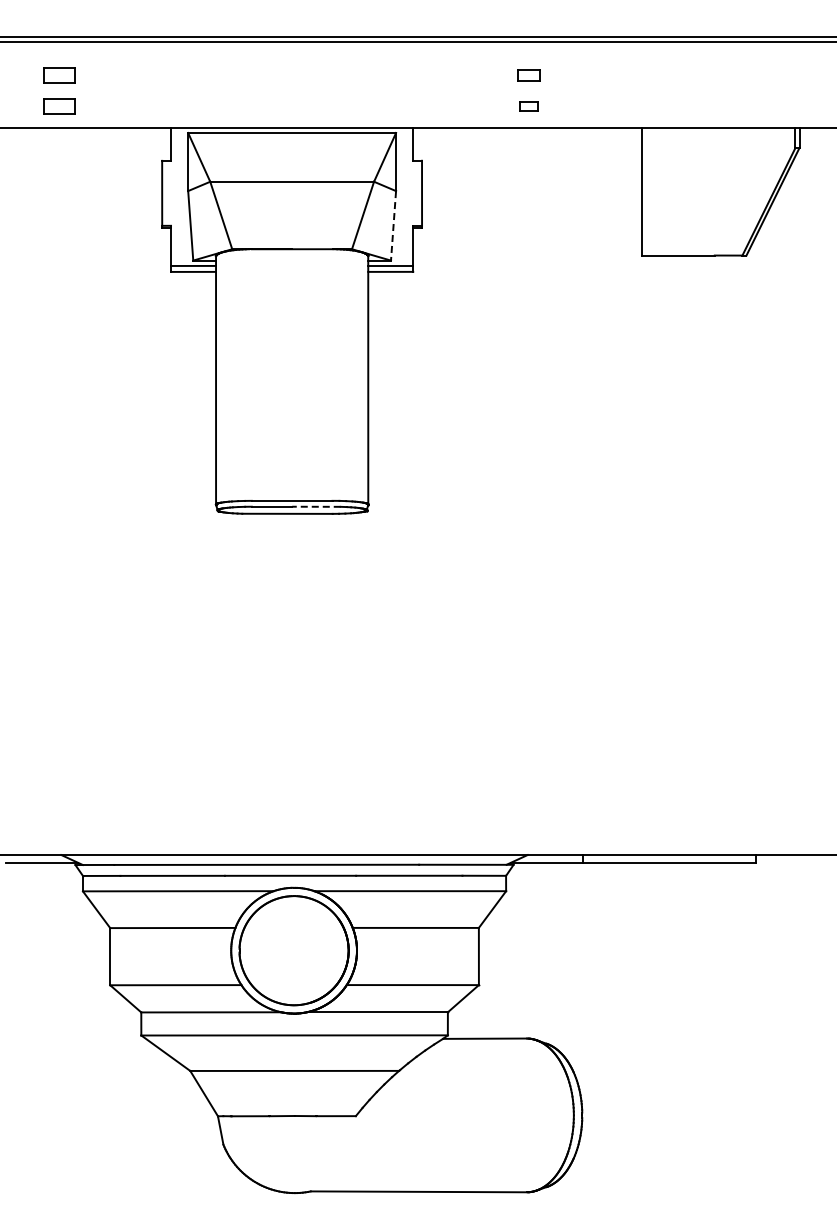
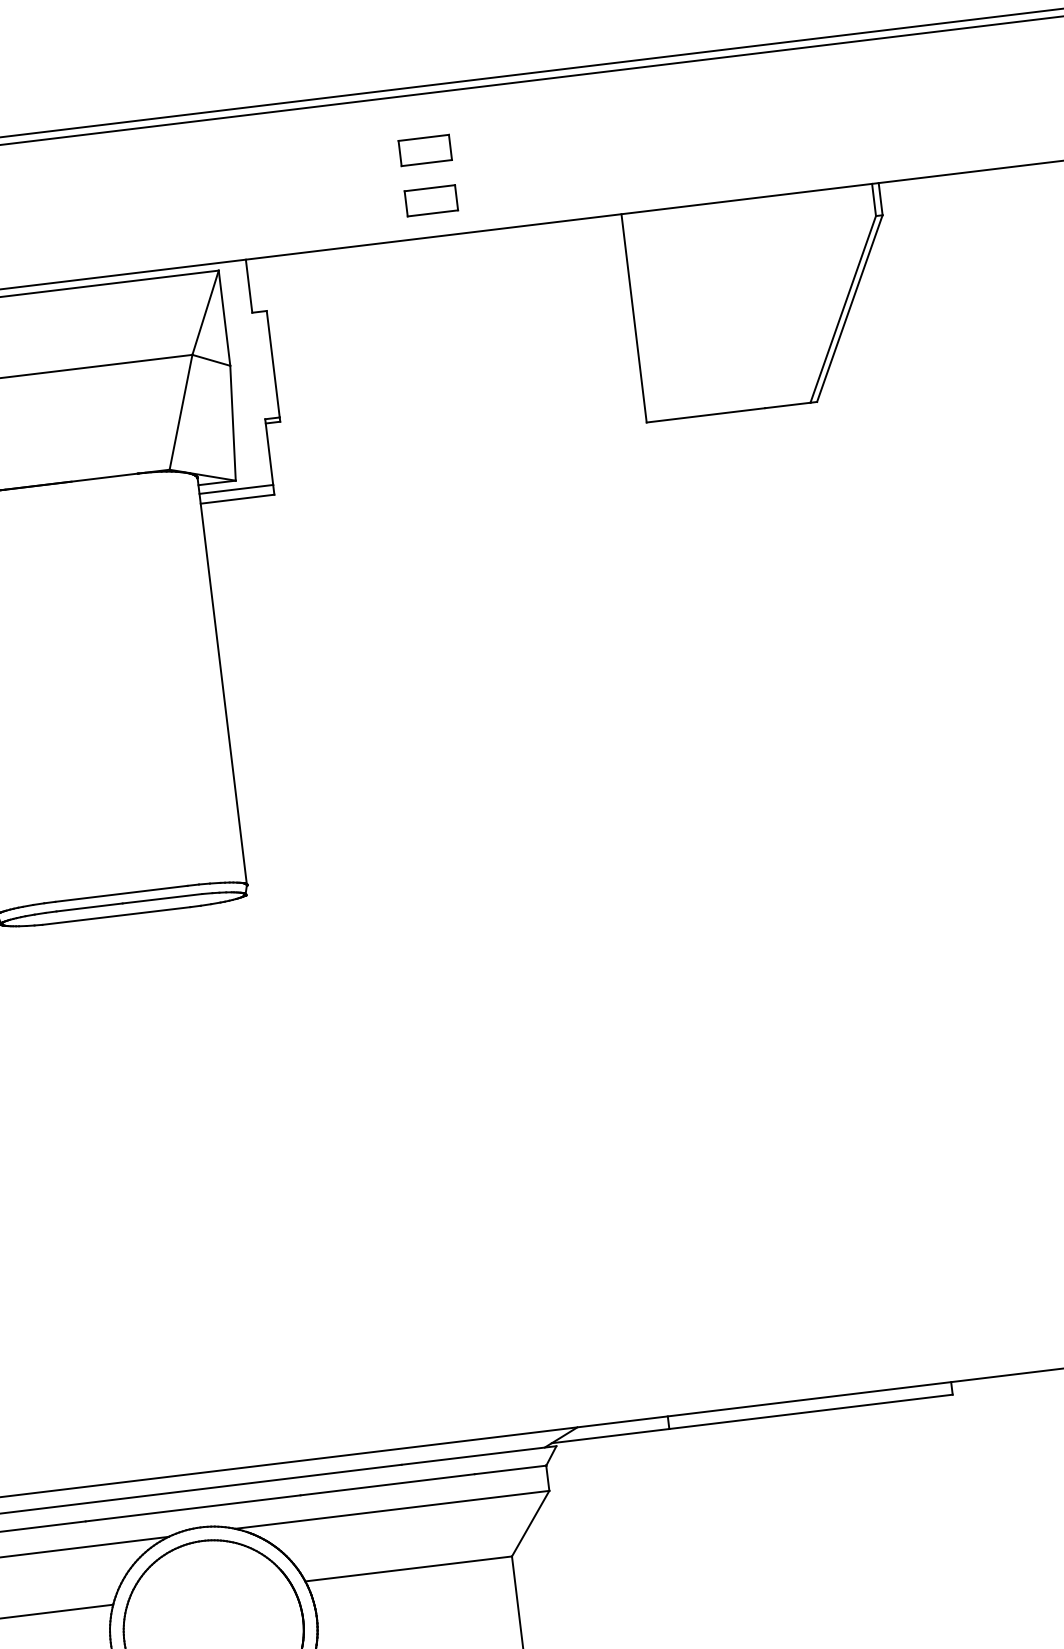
part: (528, 75) -> (424, 150), size x1.43
part: (528, 106) -> (430, 200), size x1.67
line: (393, 225) -> (232, 422), dashed -> solid
line: (315, 506) -> (160, 898), dashed -> solid

